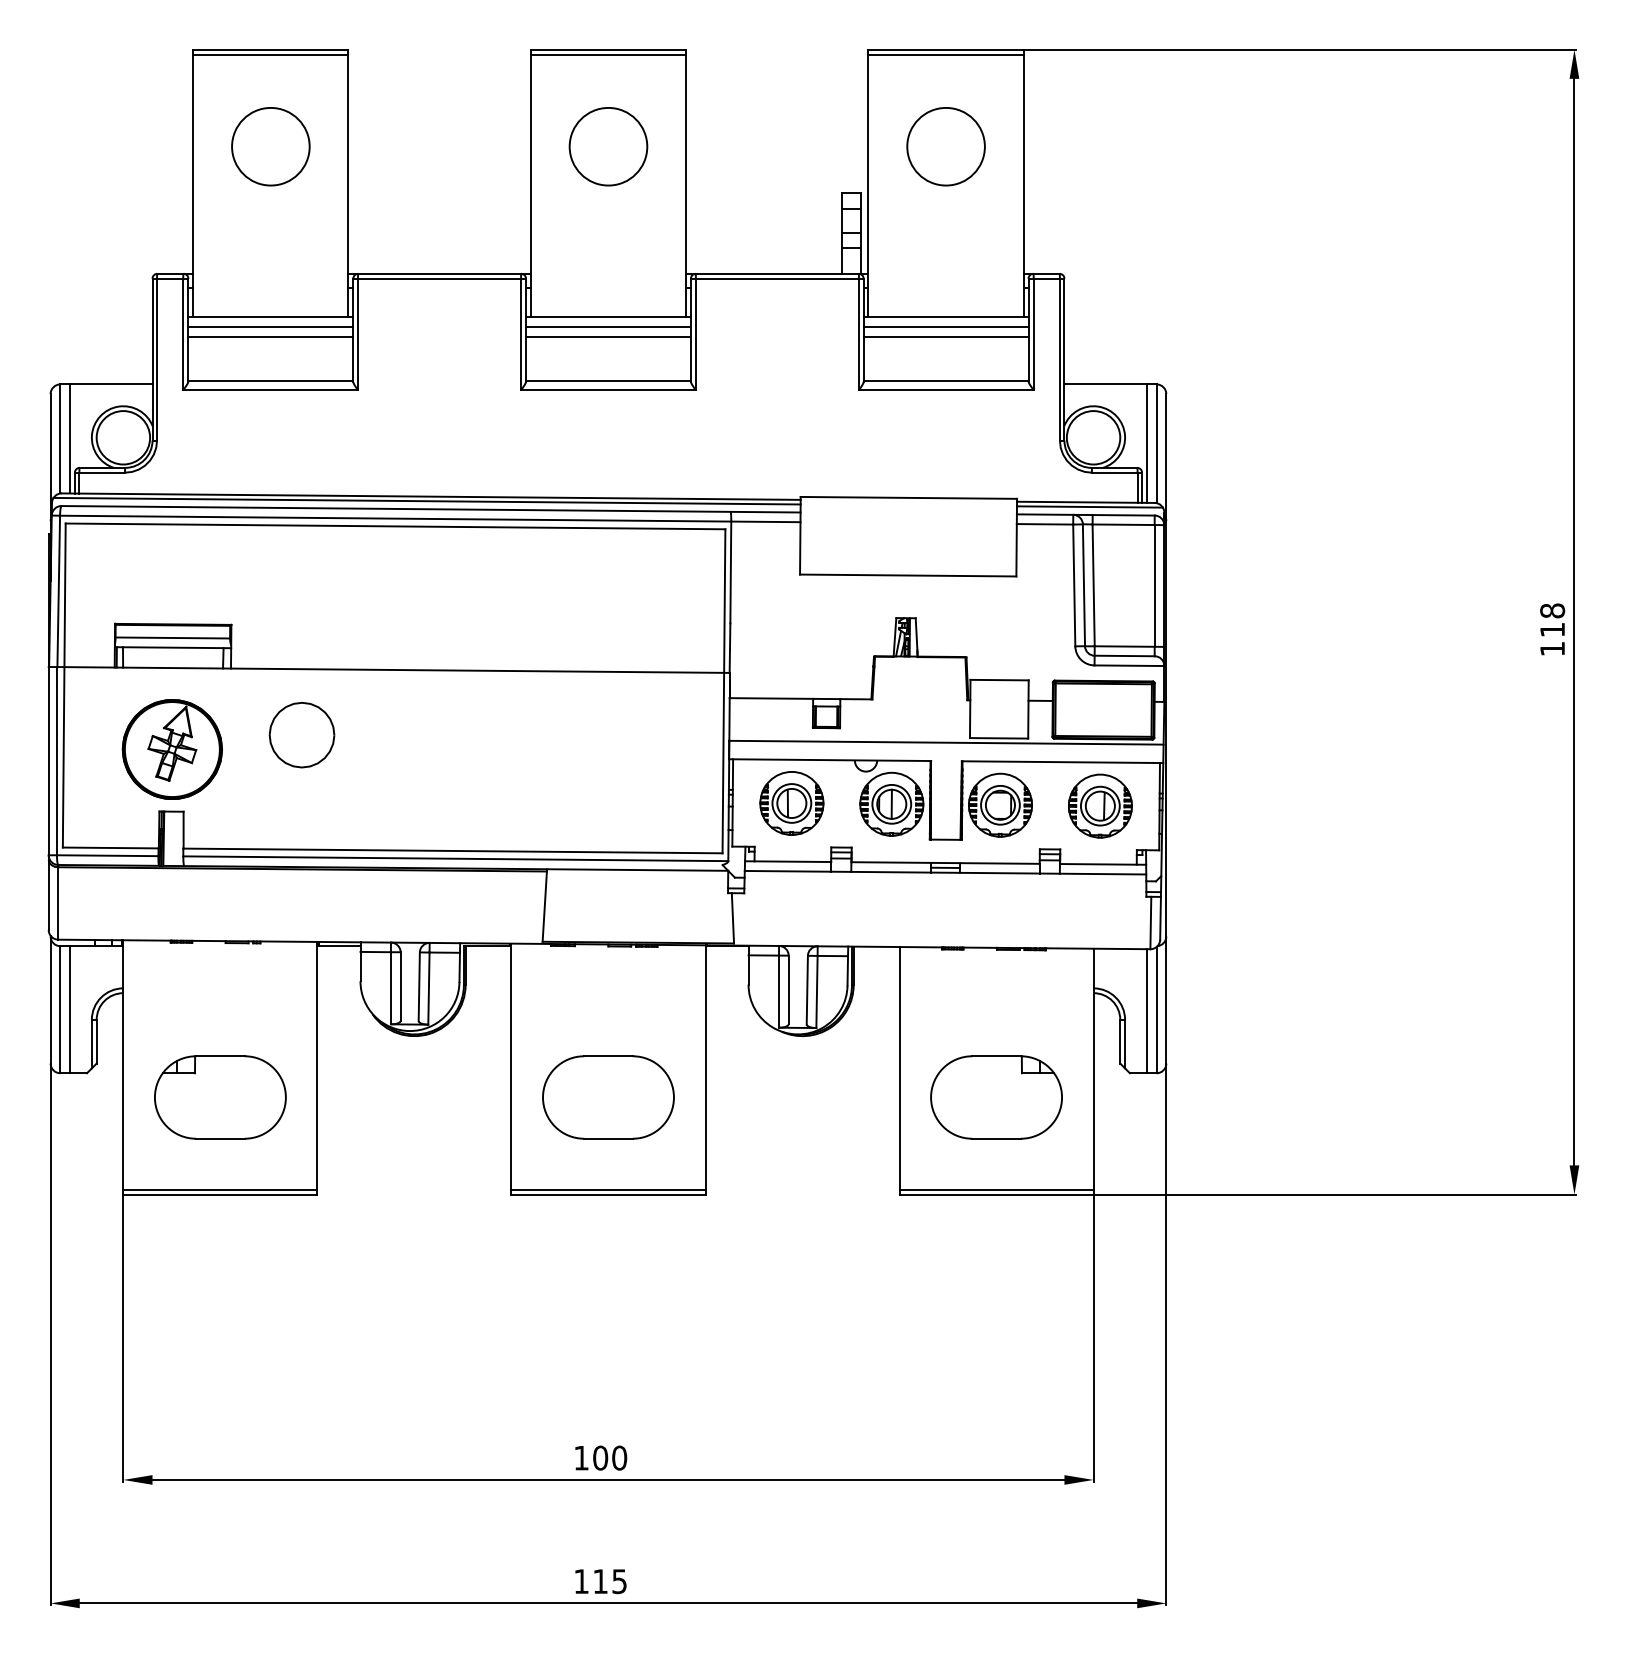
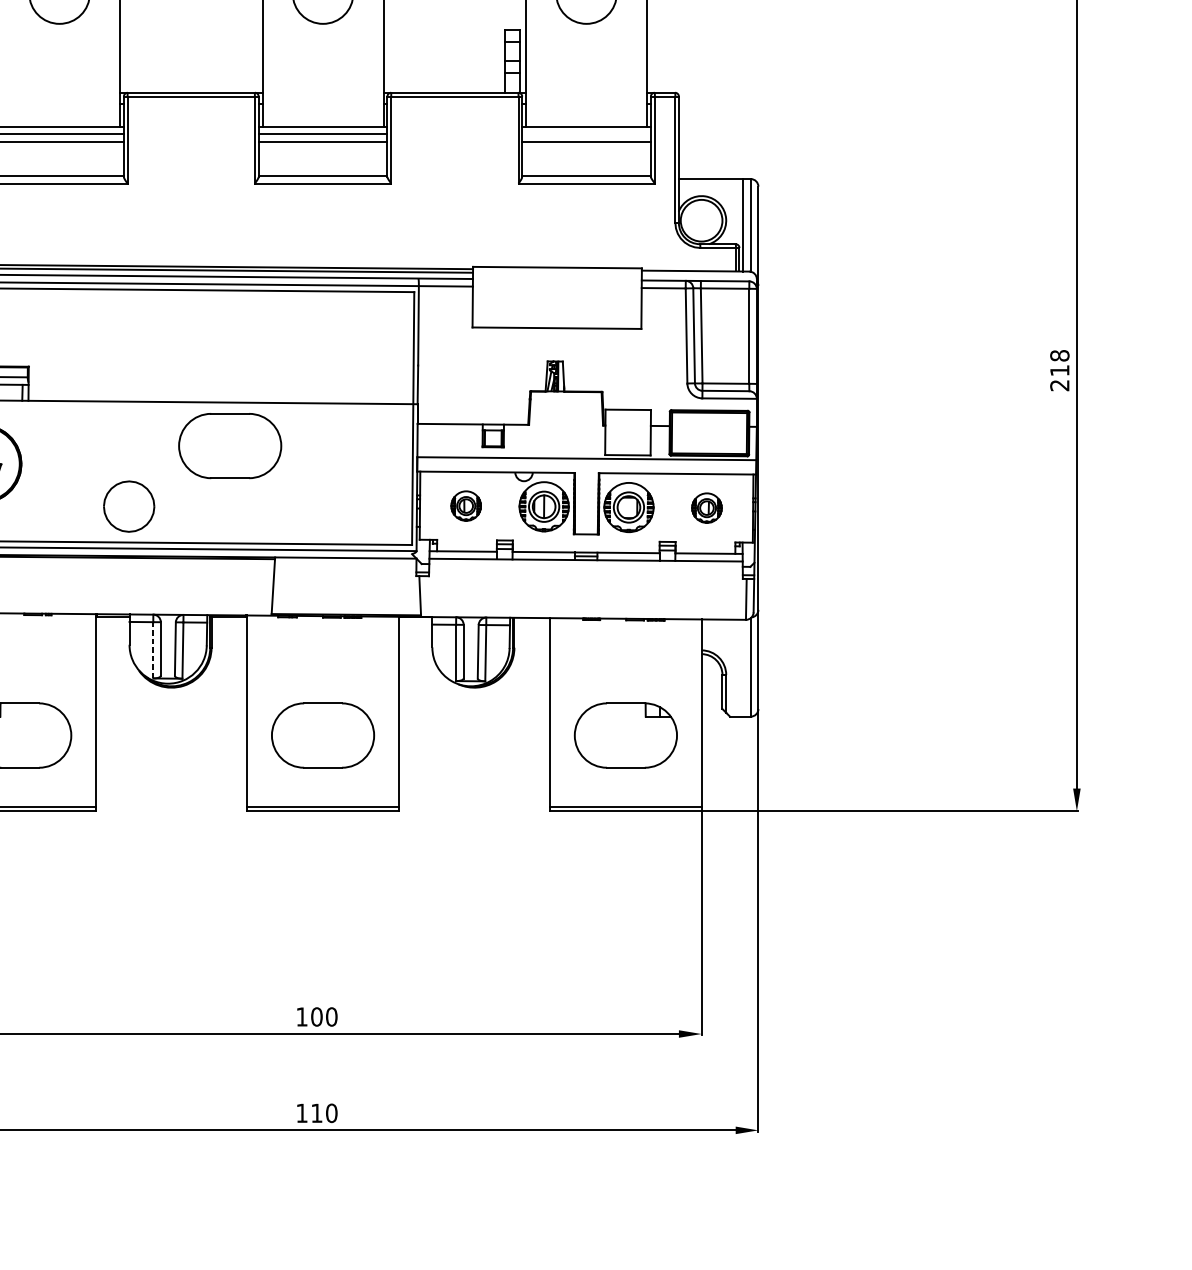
line: (945, 327) -> (586, 134), removed
line: (1089, 506) -> (698, 274), removed
text: (1552, 649) -> (1059, 385), 118 -> 218
part: (489, 726) -> (230, 446), added
part: (301, 734) -> (128, 506), moved
part: (791, 803) -> (465, 506), size x0.6
part: (1100, 805) -> (707, 507), size x0.6
line: (390, 987) -> (152, 649), solid -> dashed
line: (1146, 1011) -> (742, 668), removed
text: (619, 1581) -> (331, 1113), 115 -> 110

